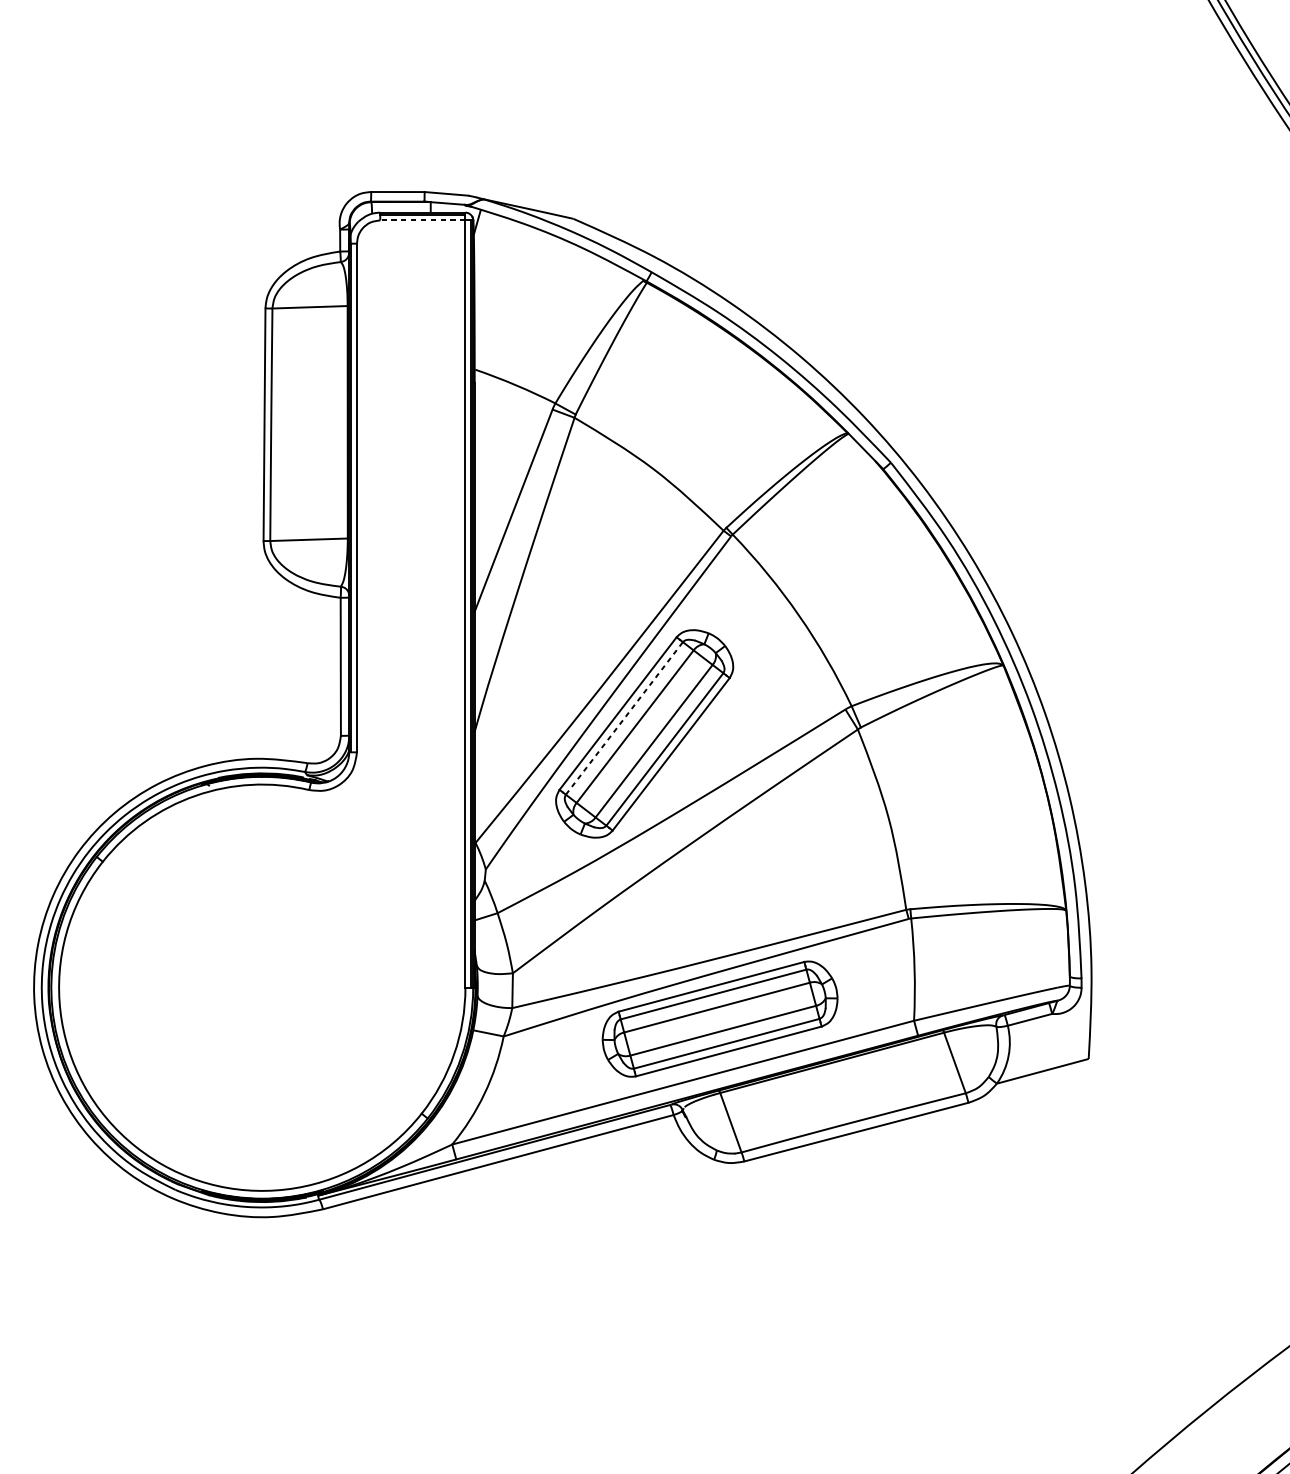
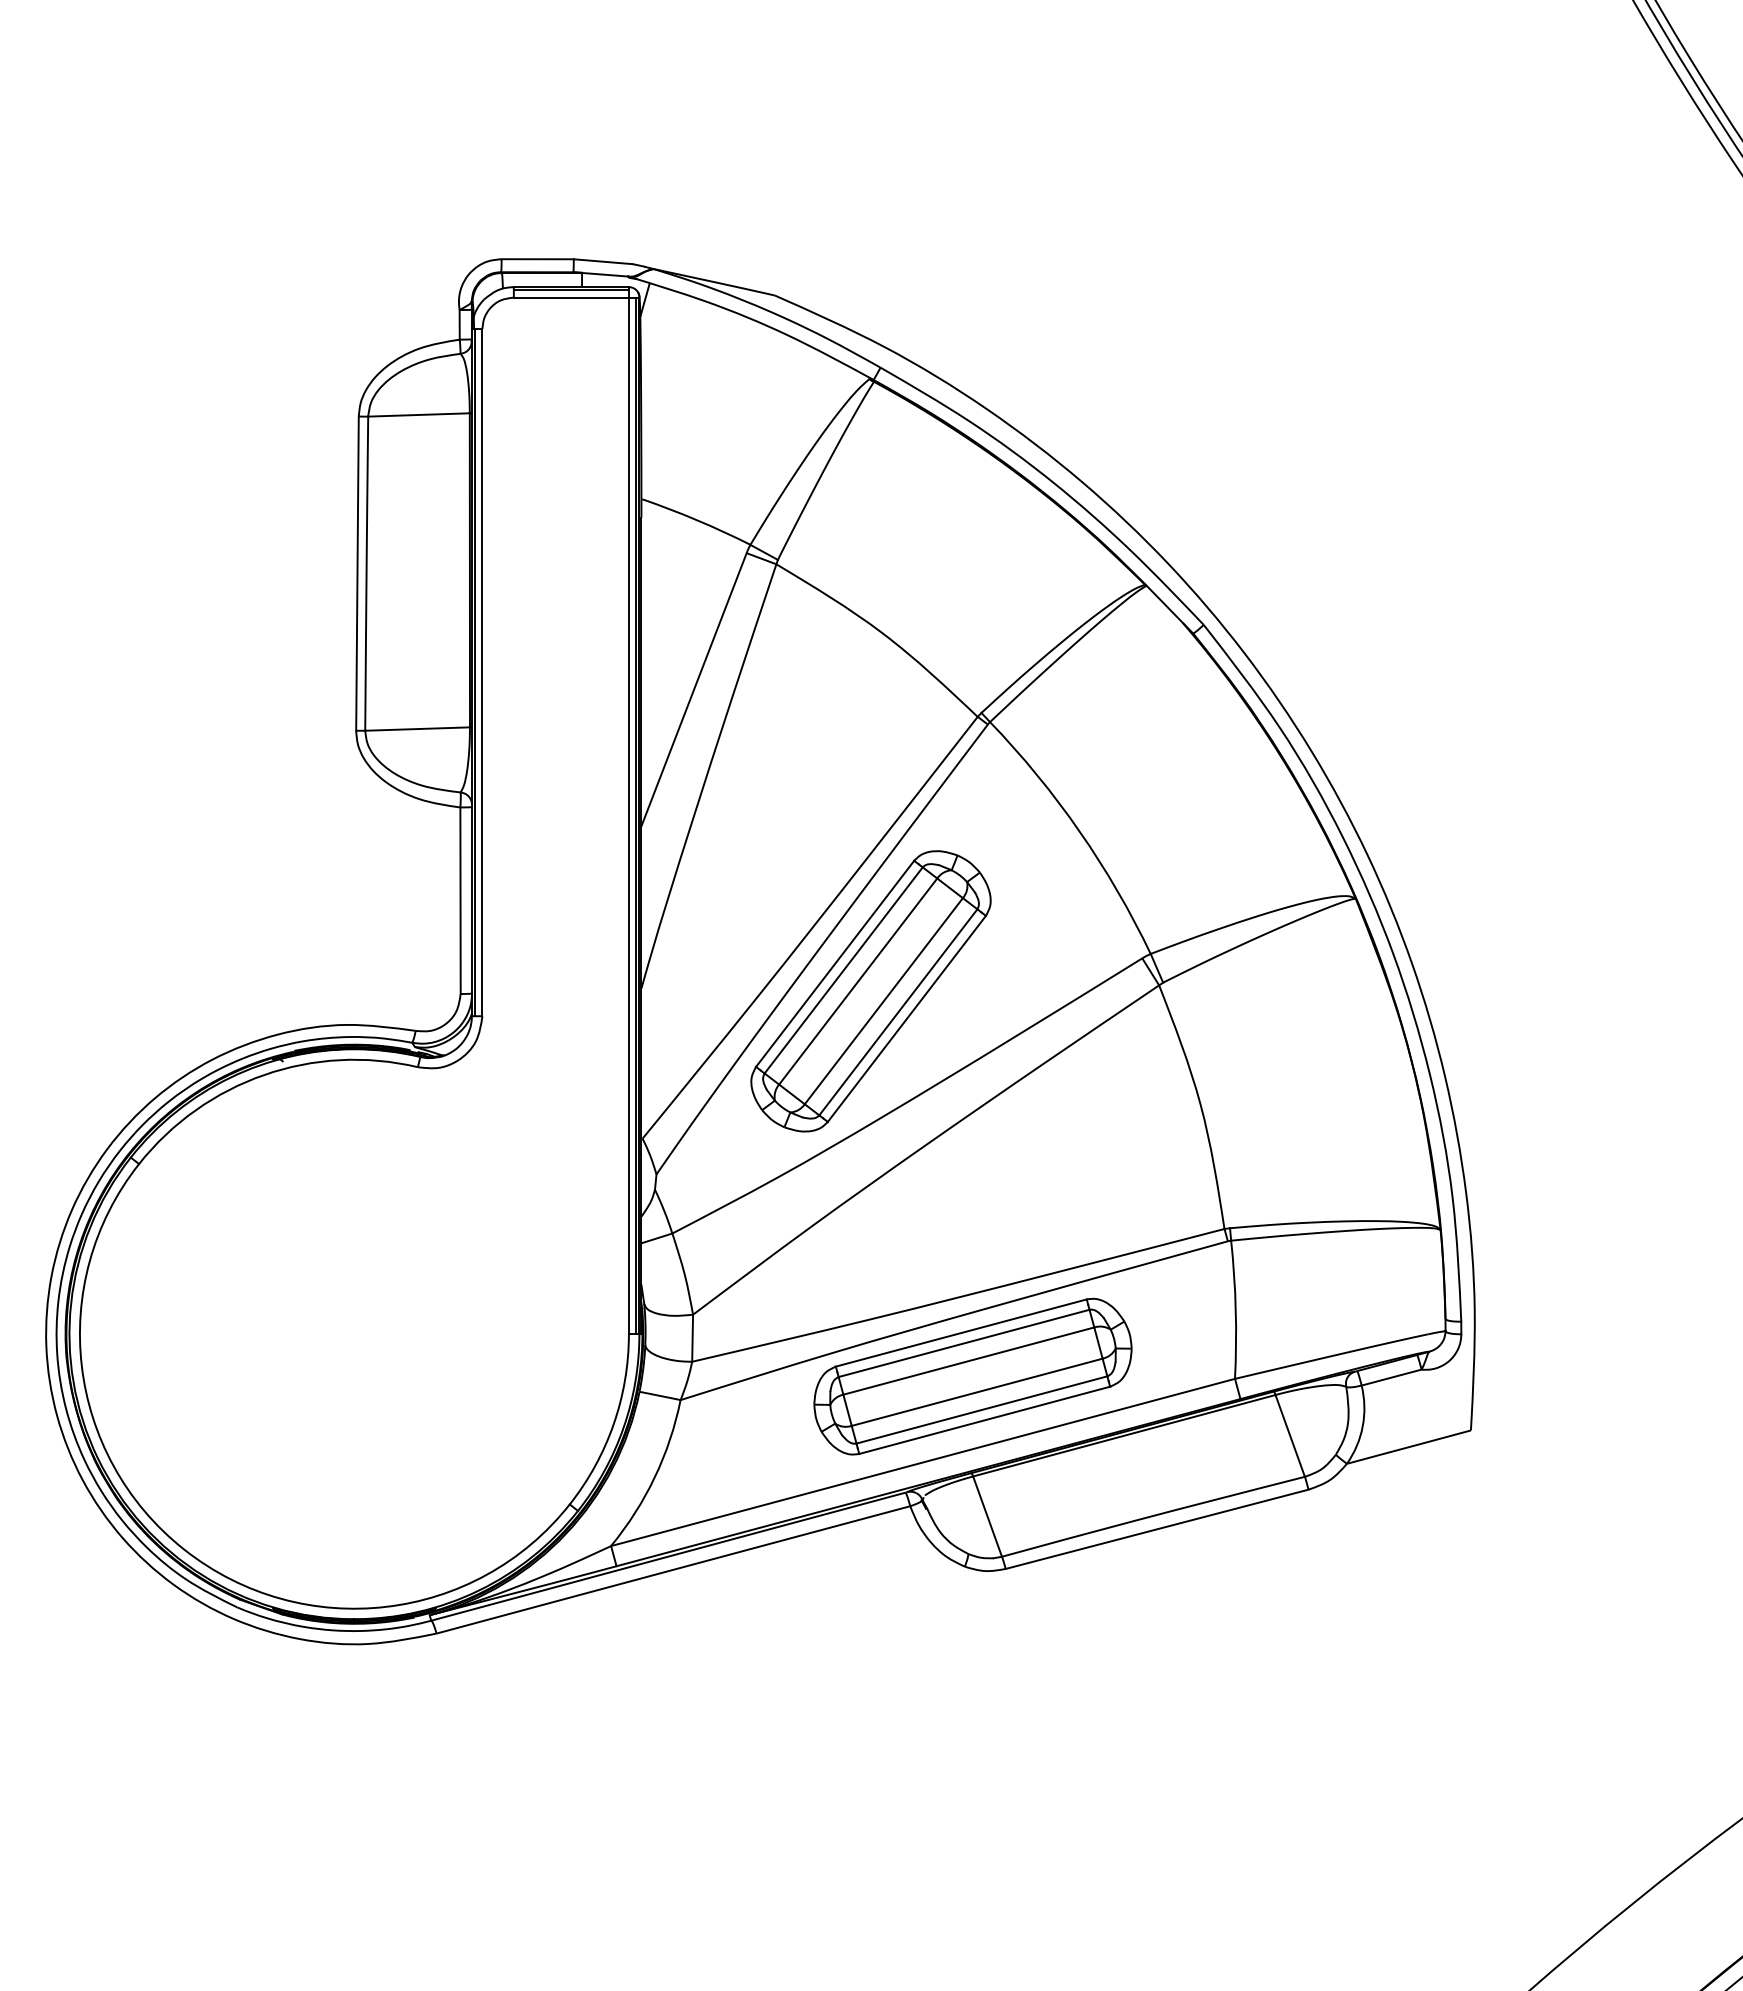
line: (422, 220) -> (571, 297), dashed -> solid
line: (624, 718) -> (843, 970), dashed -> solid

